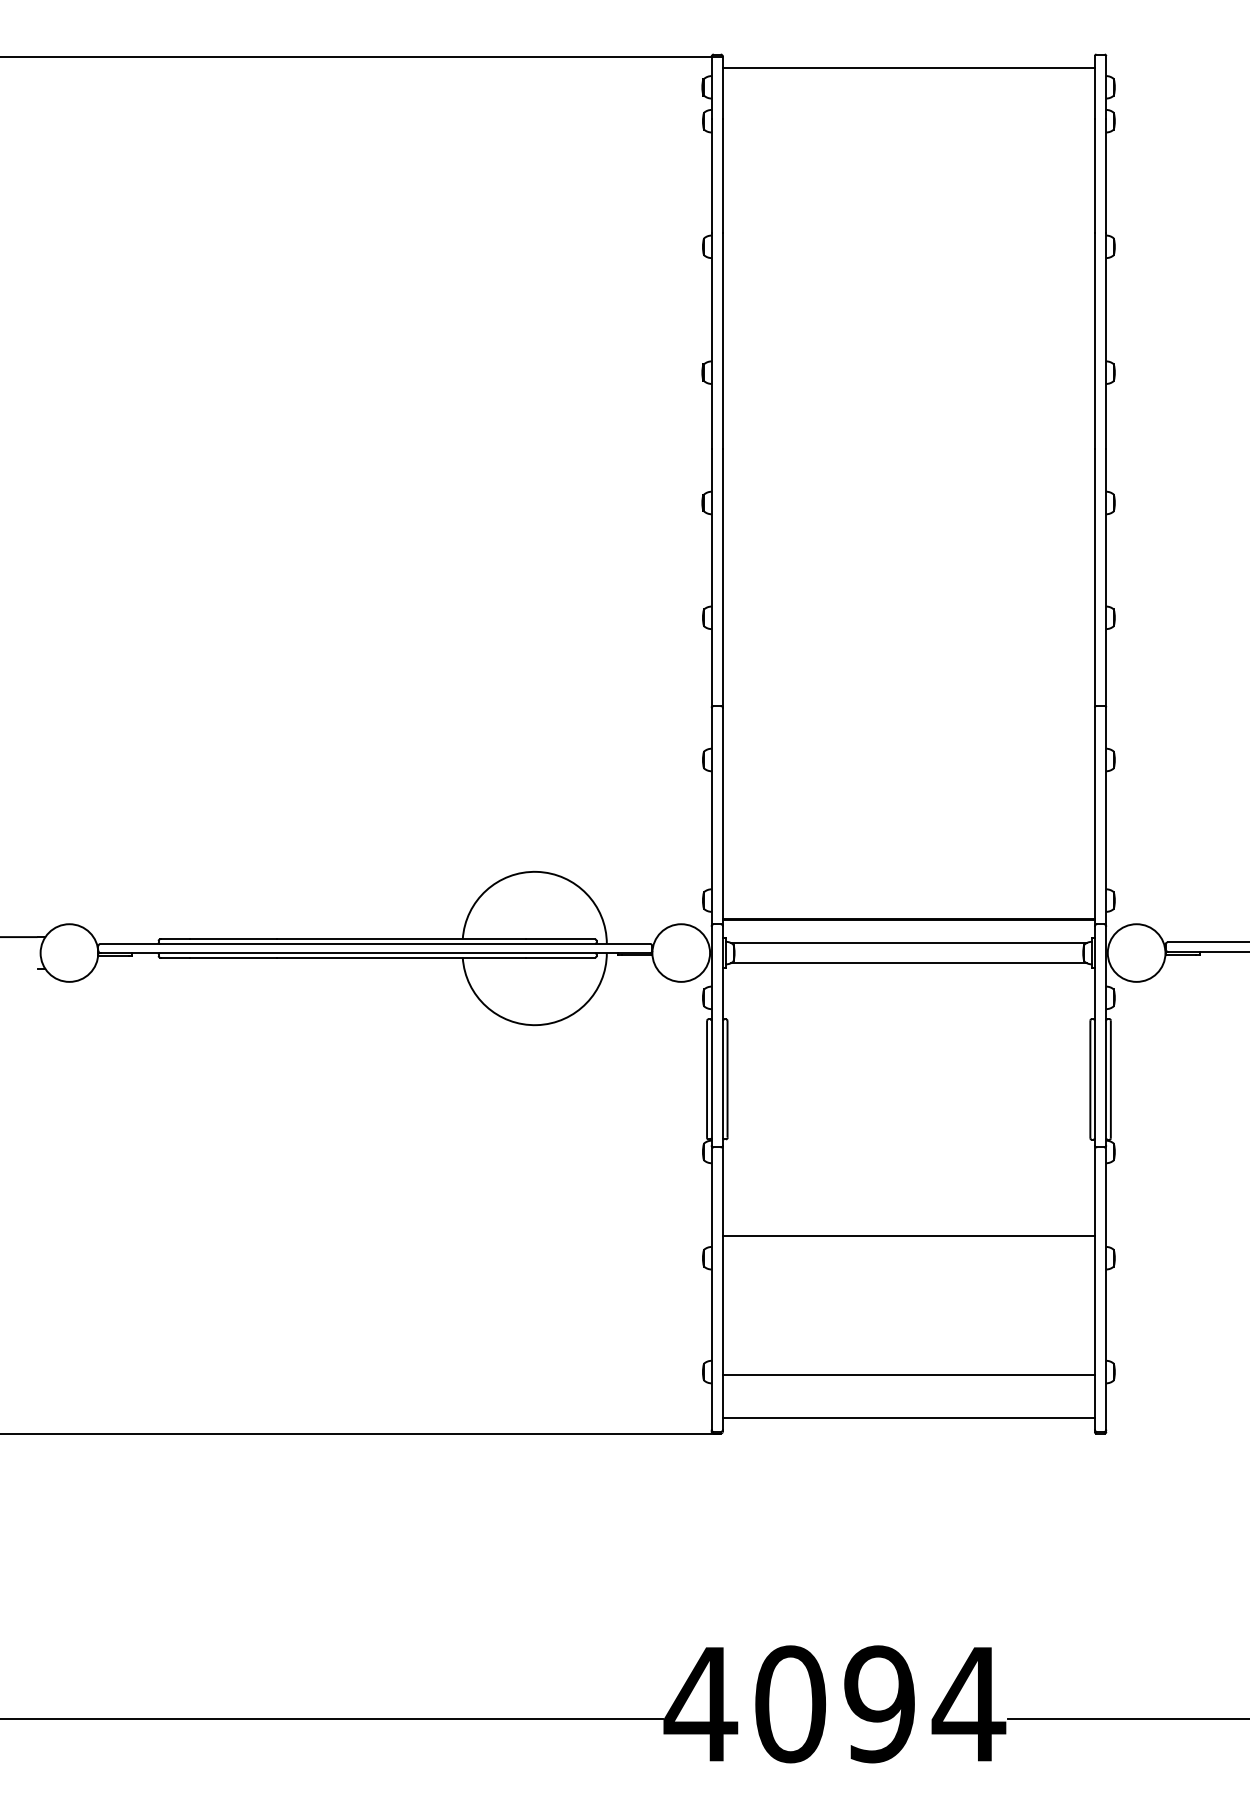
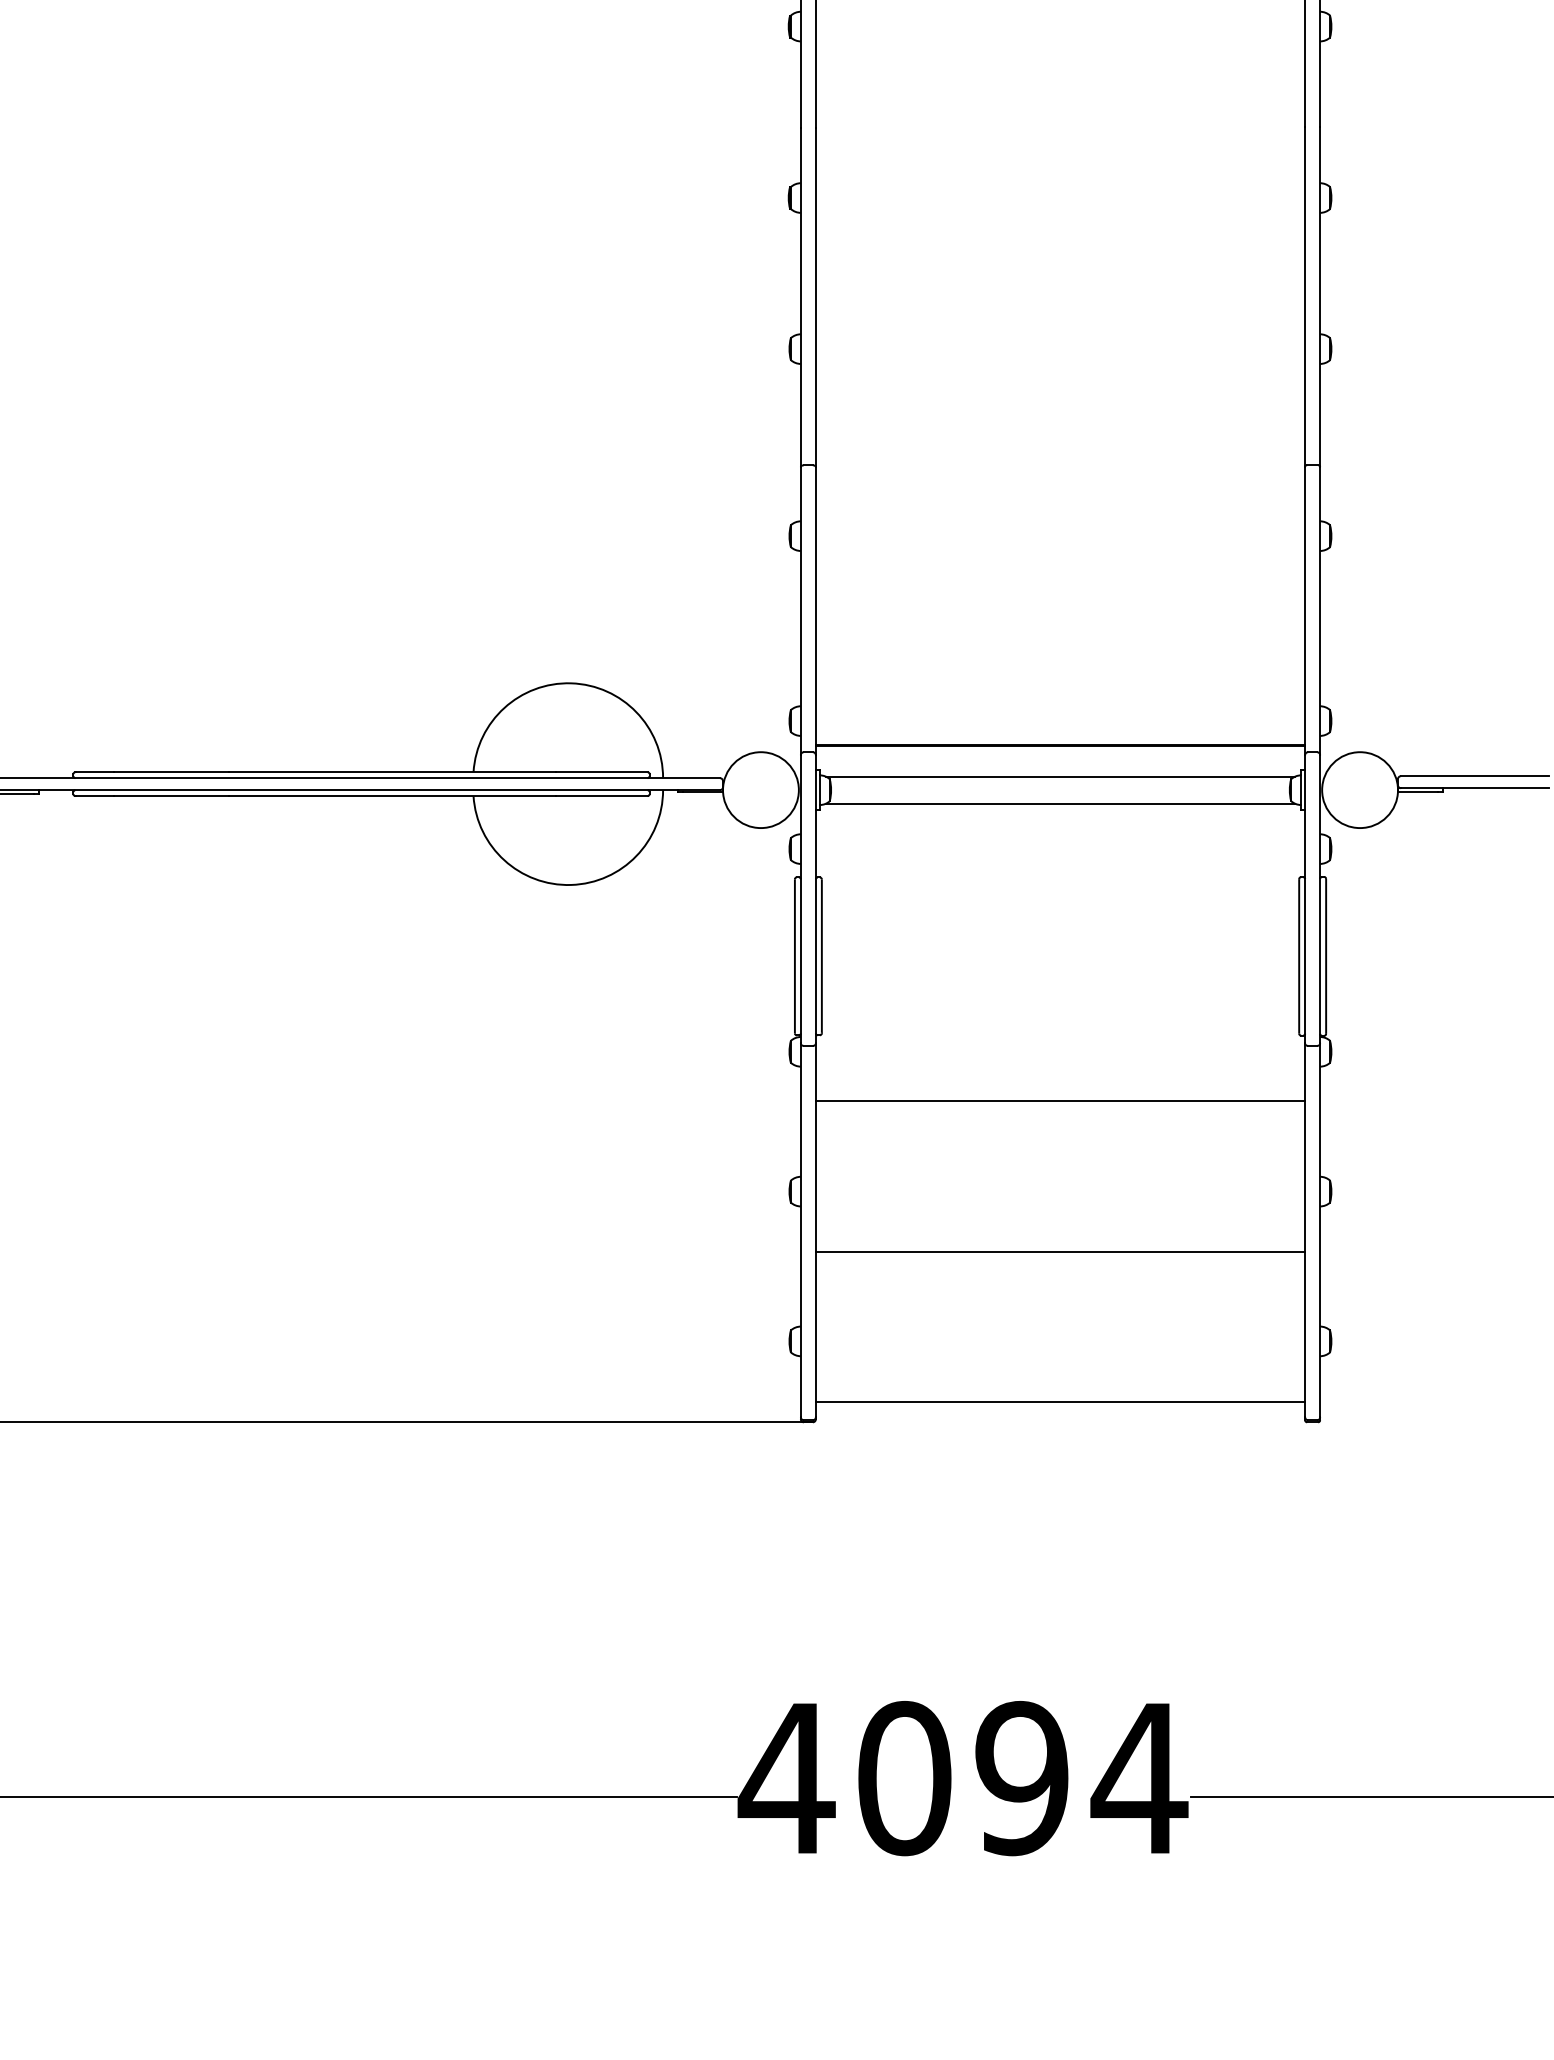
line: (908, 1236) -> (1059, 1101), moved
line: (908, 1375) -> (1059, 1252), moved

